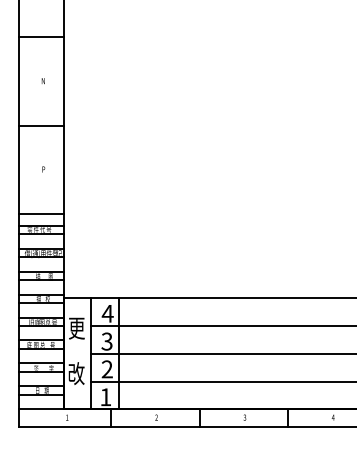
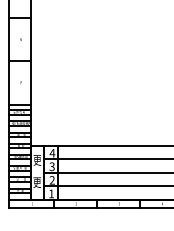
text: (77, 373) -> (37, 182), 改 -> 更

